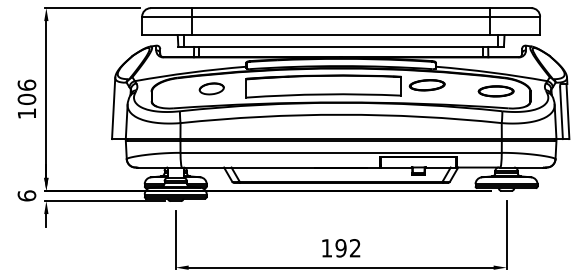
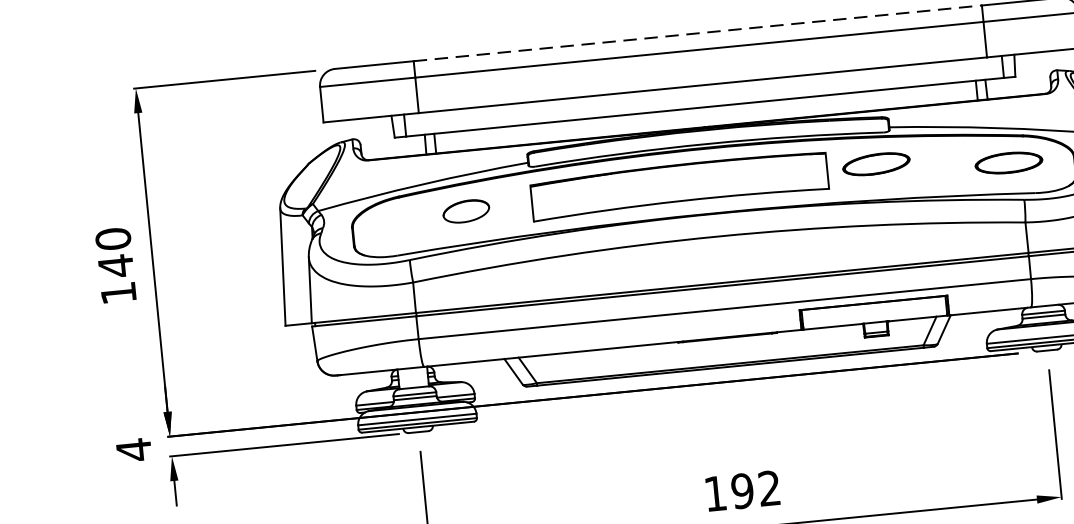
line: (341, 8) -> (698, 33), solid -> dashed
text: (26, 92) -> (113, 252), 106 -> 140
text: (26, 195) -> (133, 449), 6 -> 4

